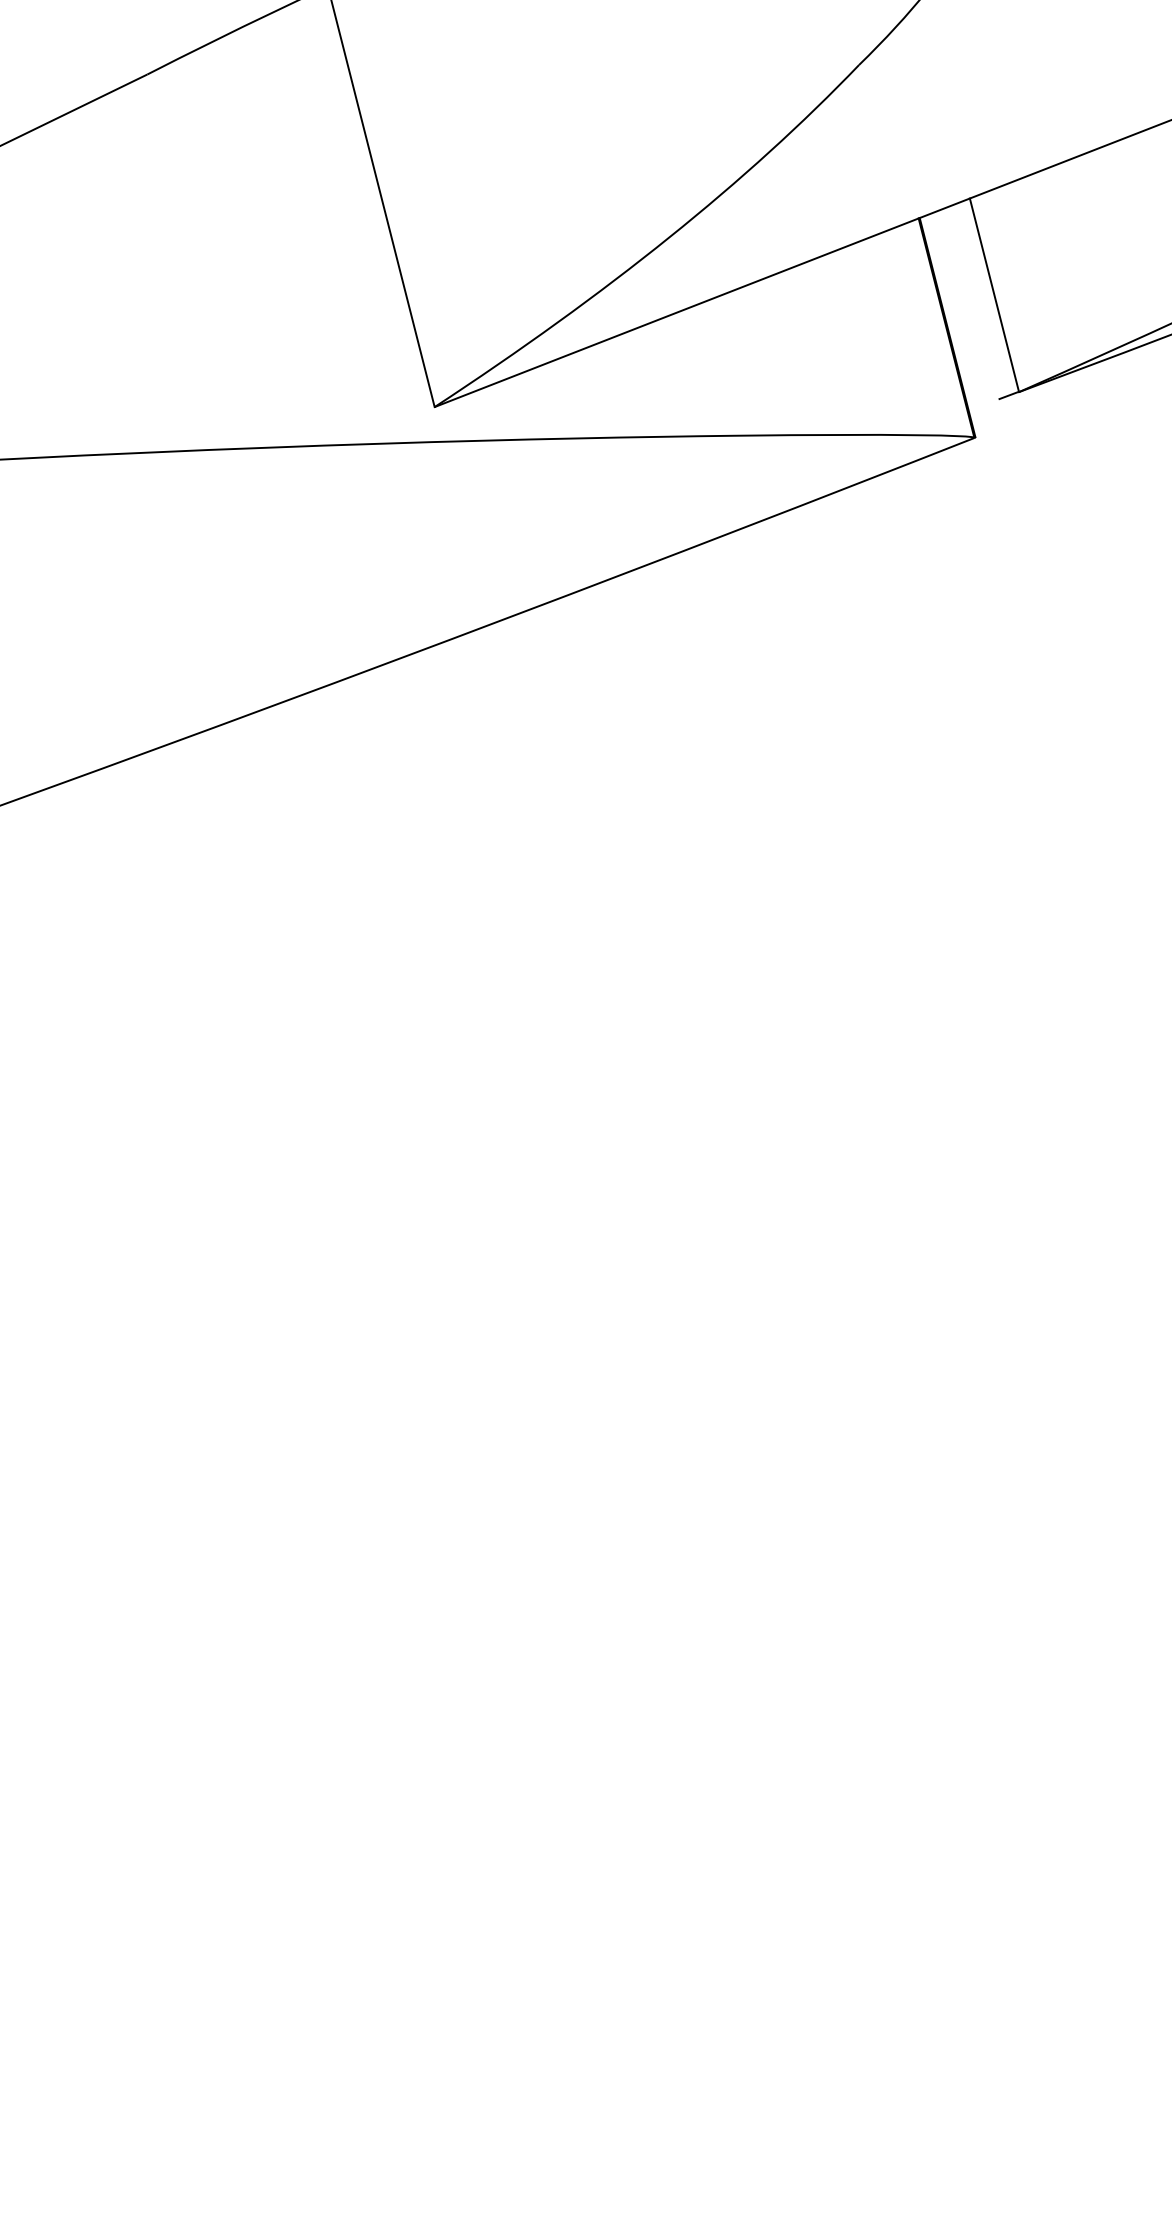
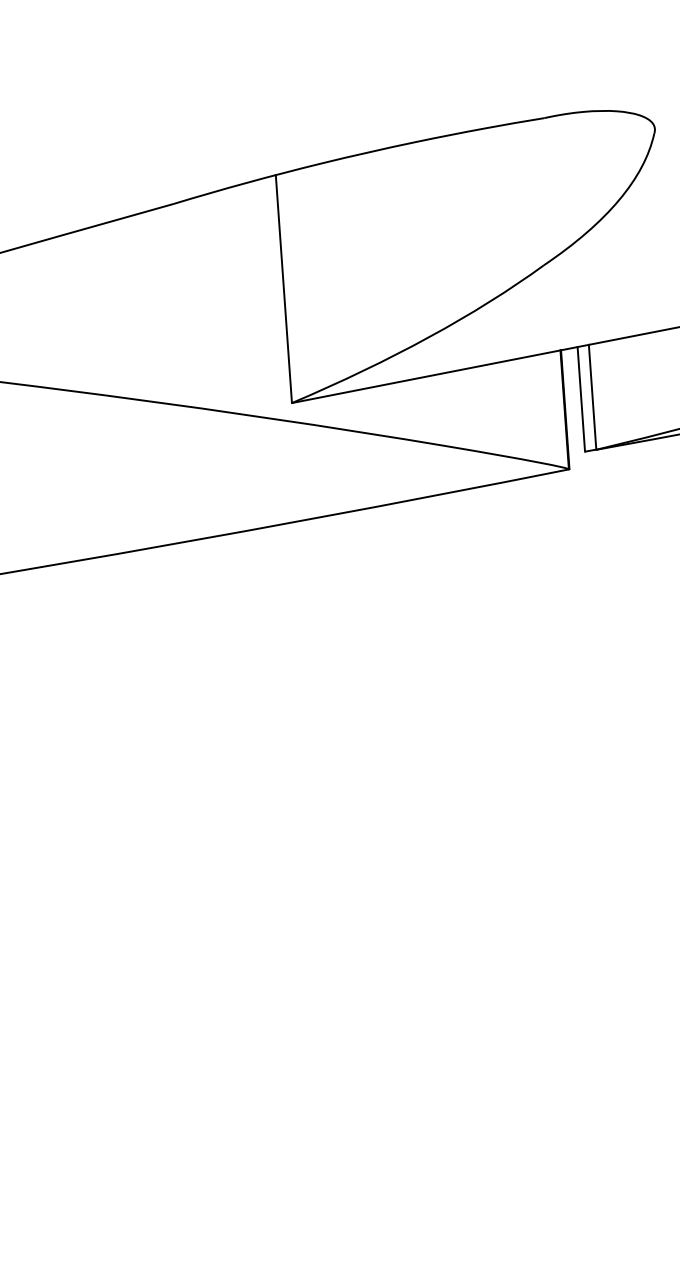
line: (974, 303) -> (581, 399), added

